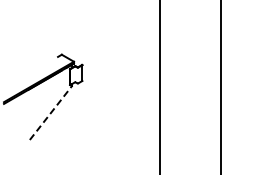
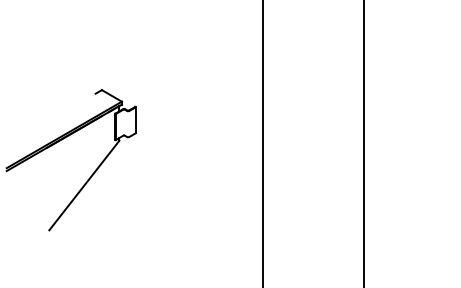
line: (51, 112) -> (84, 185), dashed -> solid

